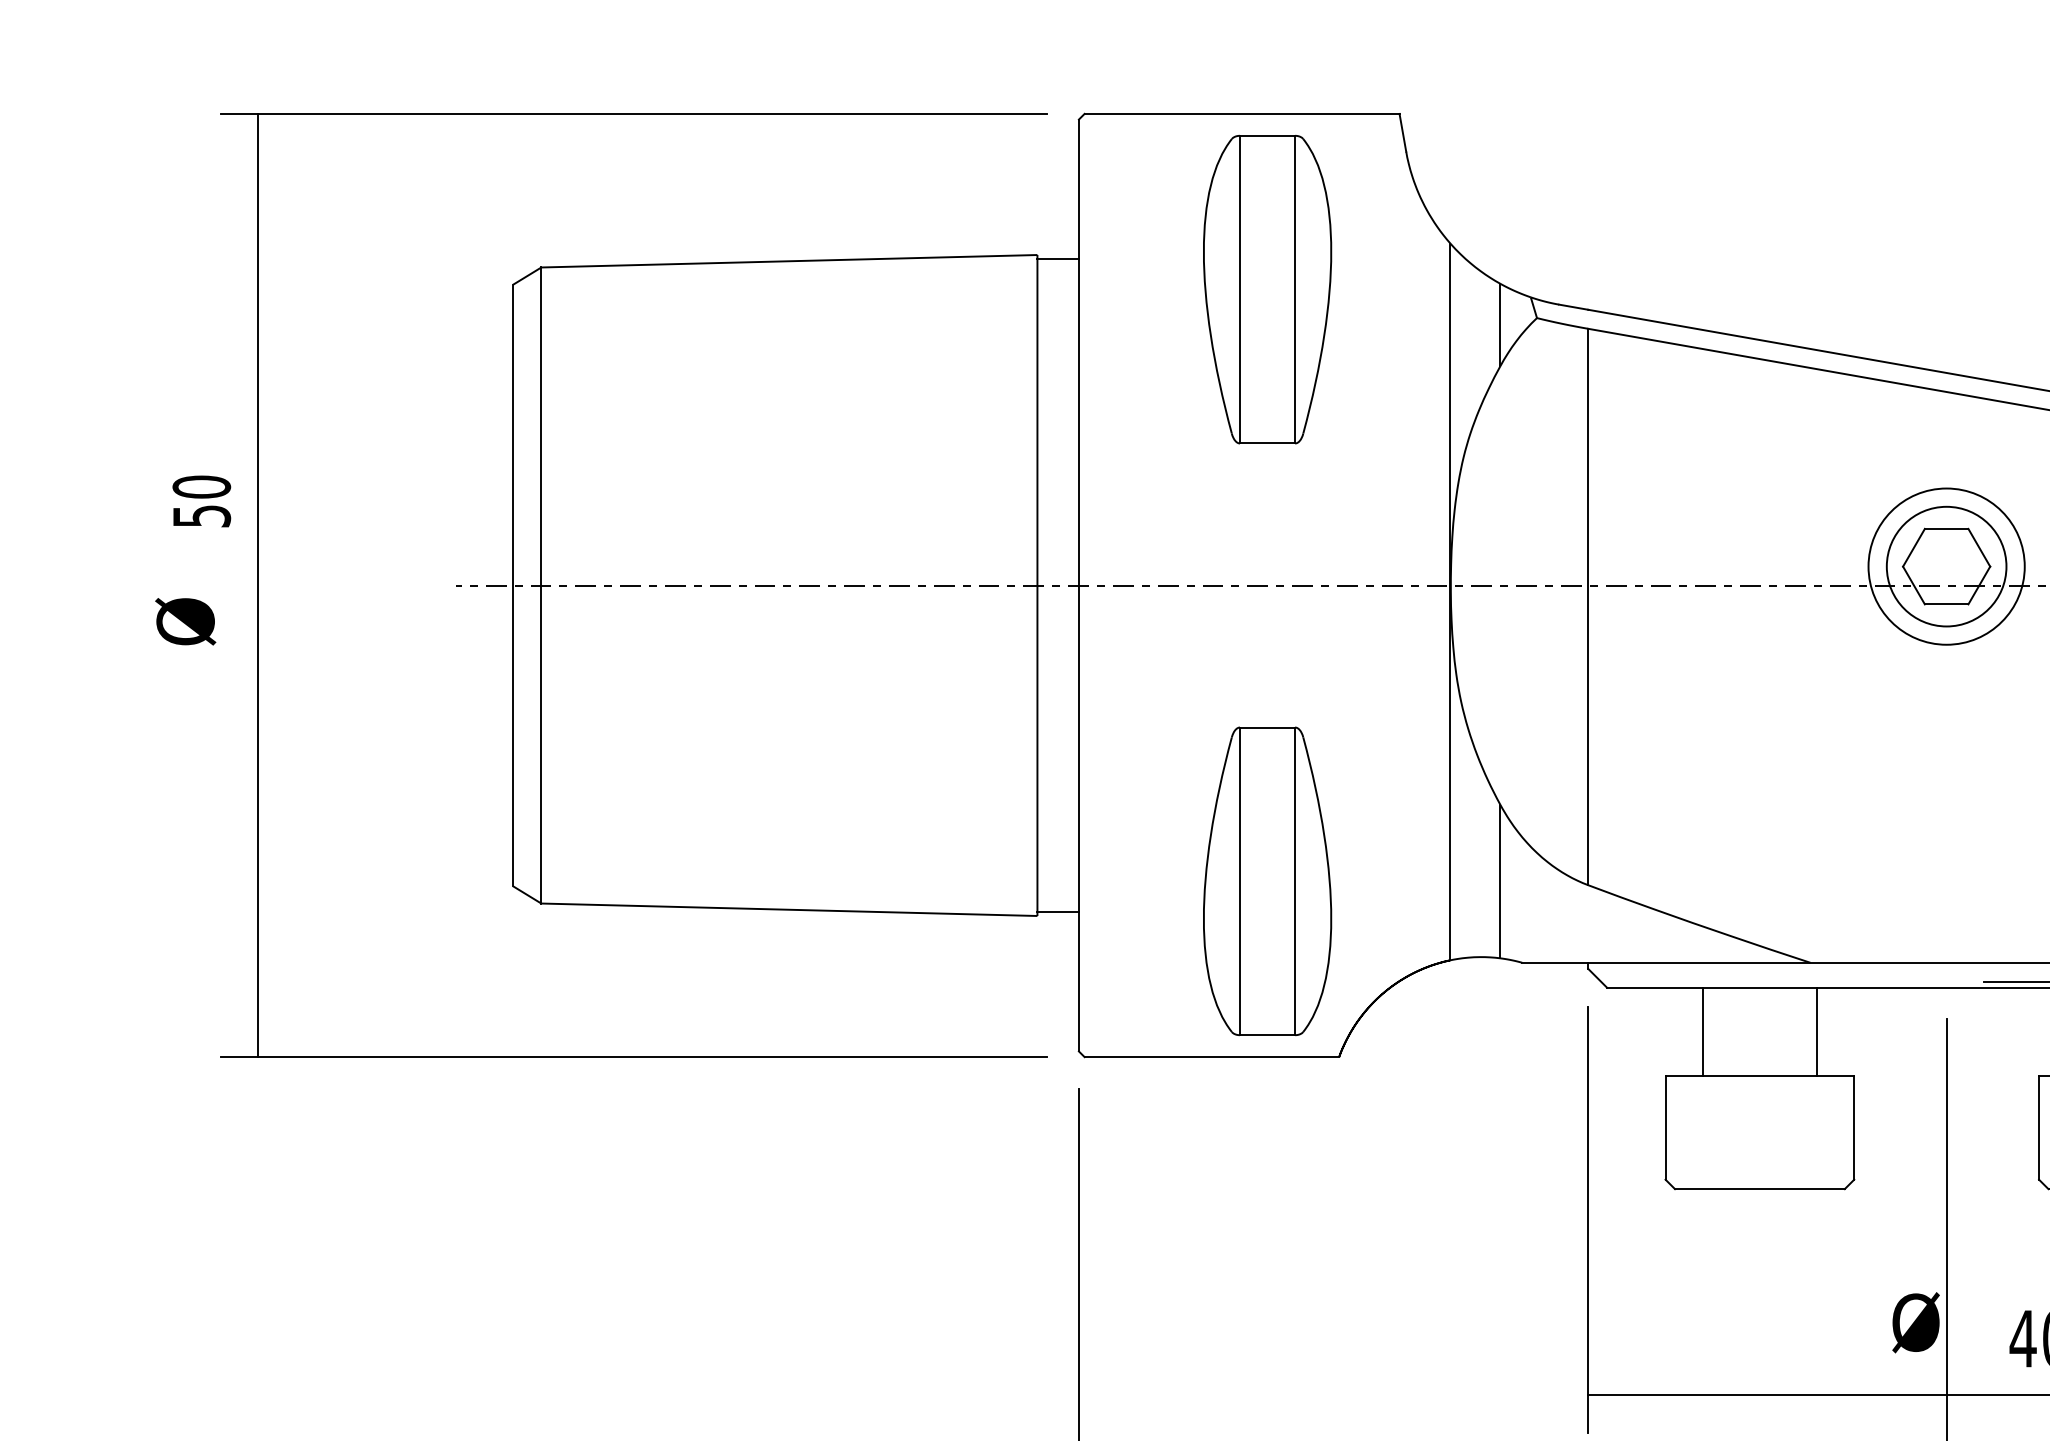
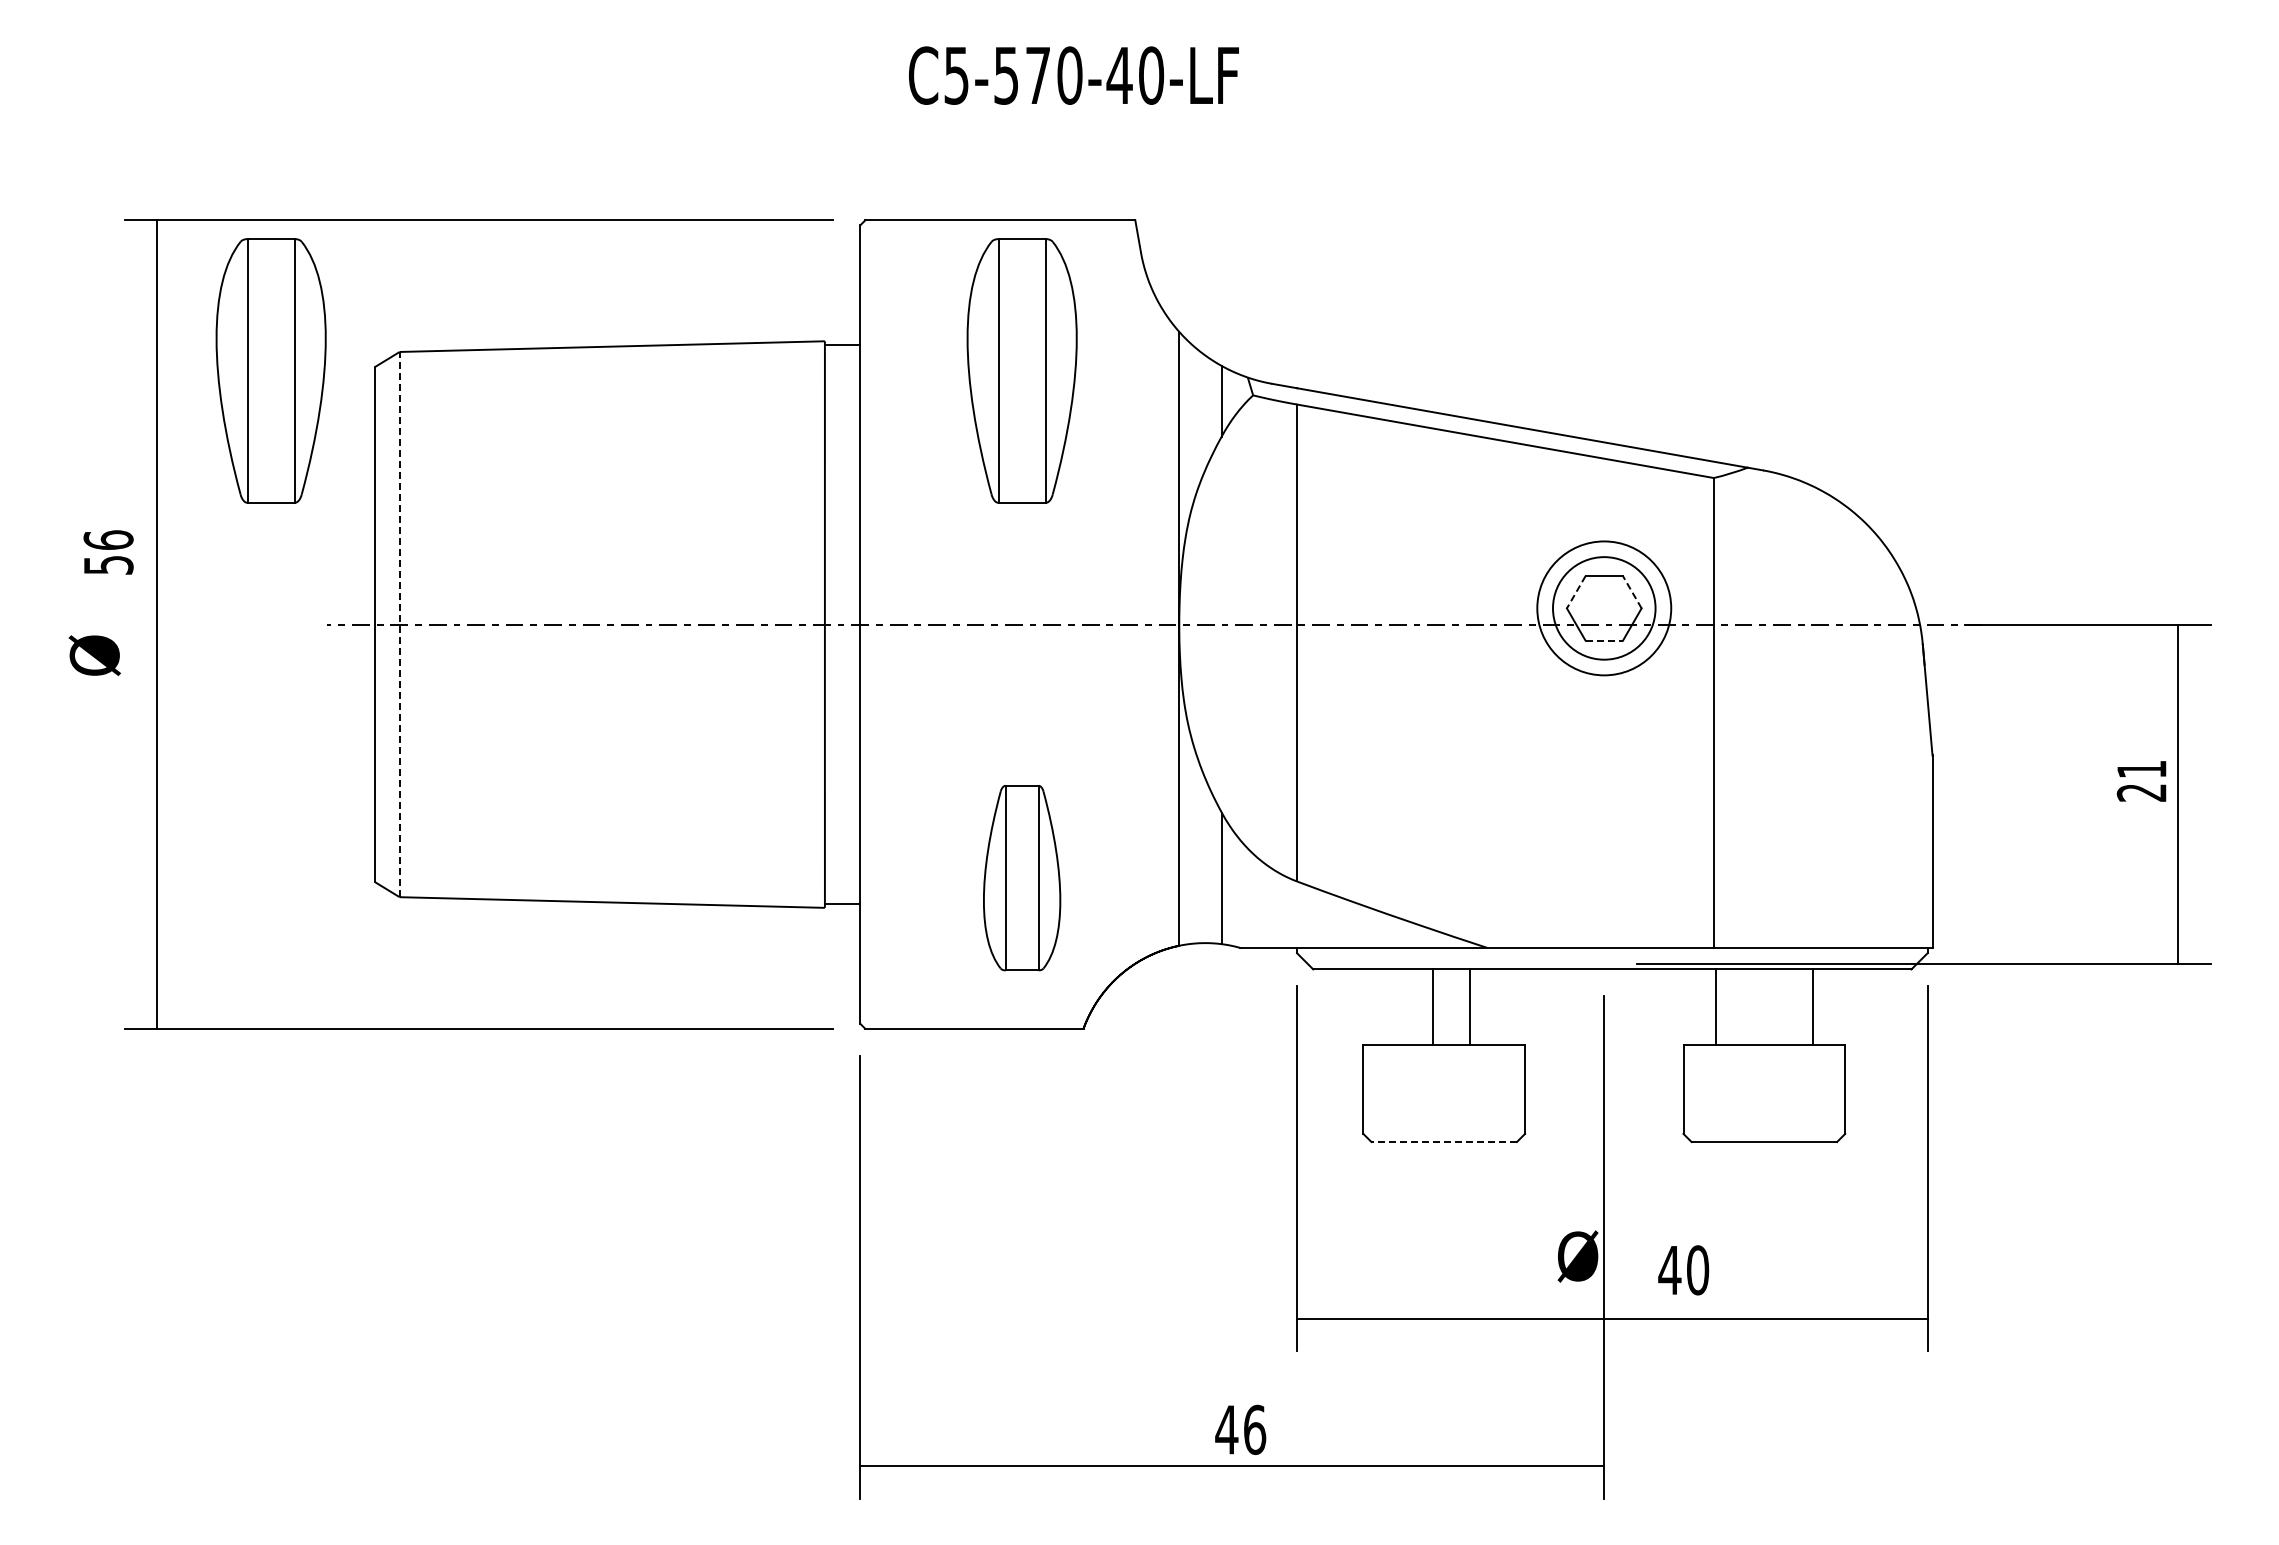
part: (390, 289) -> (270, 370), added
text: (201, 487) -> (108, 540), 50 -> 56
line: (1914, 548) -> (1576, 592), solid -> dashed
line: (1979, 548) -> (1632, 592), solid -> dashed
line: (541, 585) -> (399, 624), solid -> dashed
line: (1946, 604) -> (1604, 640), solid -> dashed
part: (1266, 880) -> (1021, 877), size x0.7
line: (1703, 1031) -> (1469, 1006), moved
line: (1816, 1031) -> (1432, 1006), moved
line: (1760, 1189) -> (1444, 1142), solid -> dashed

